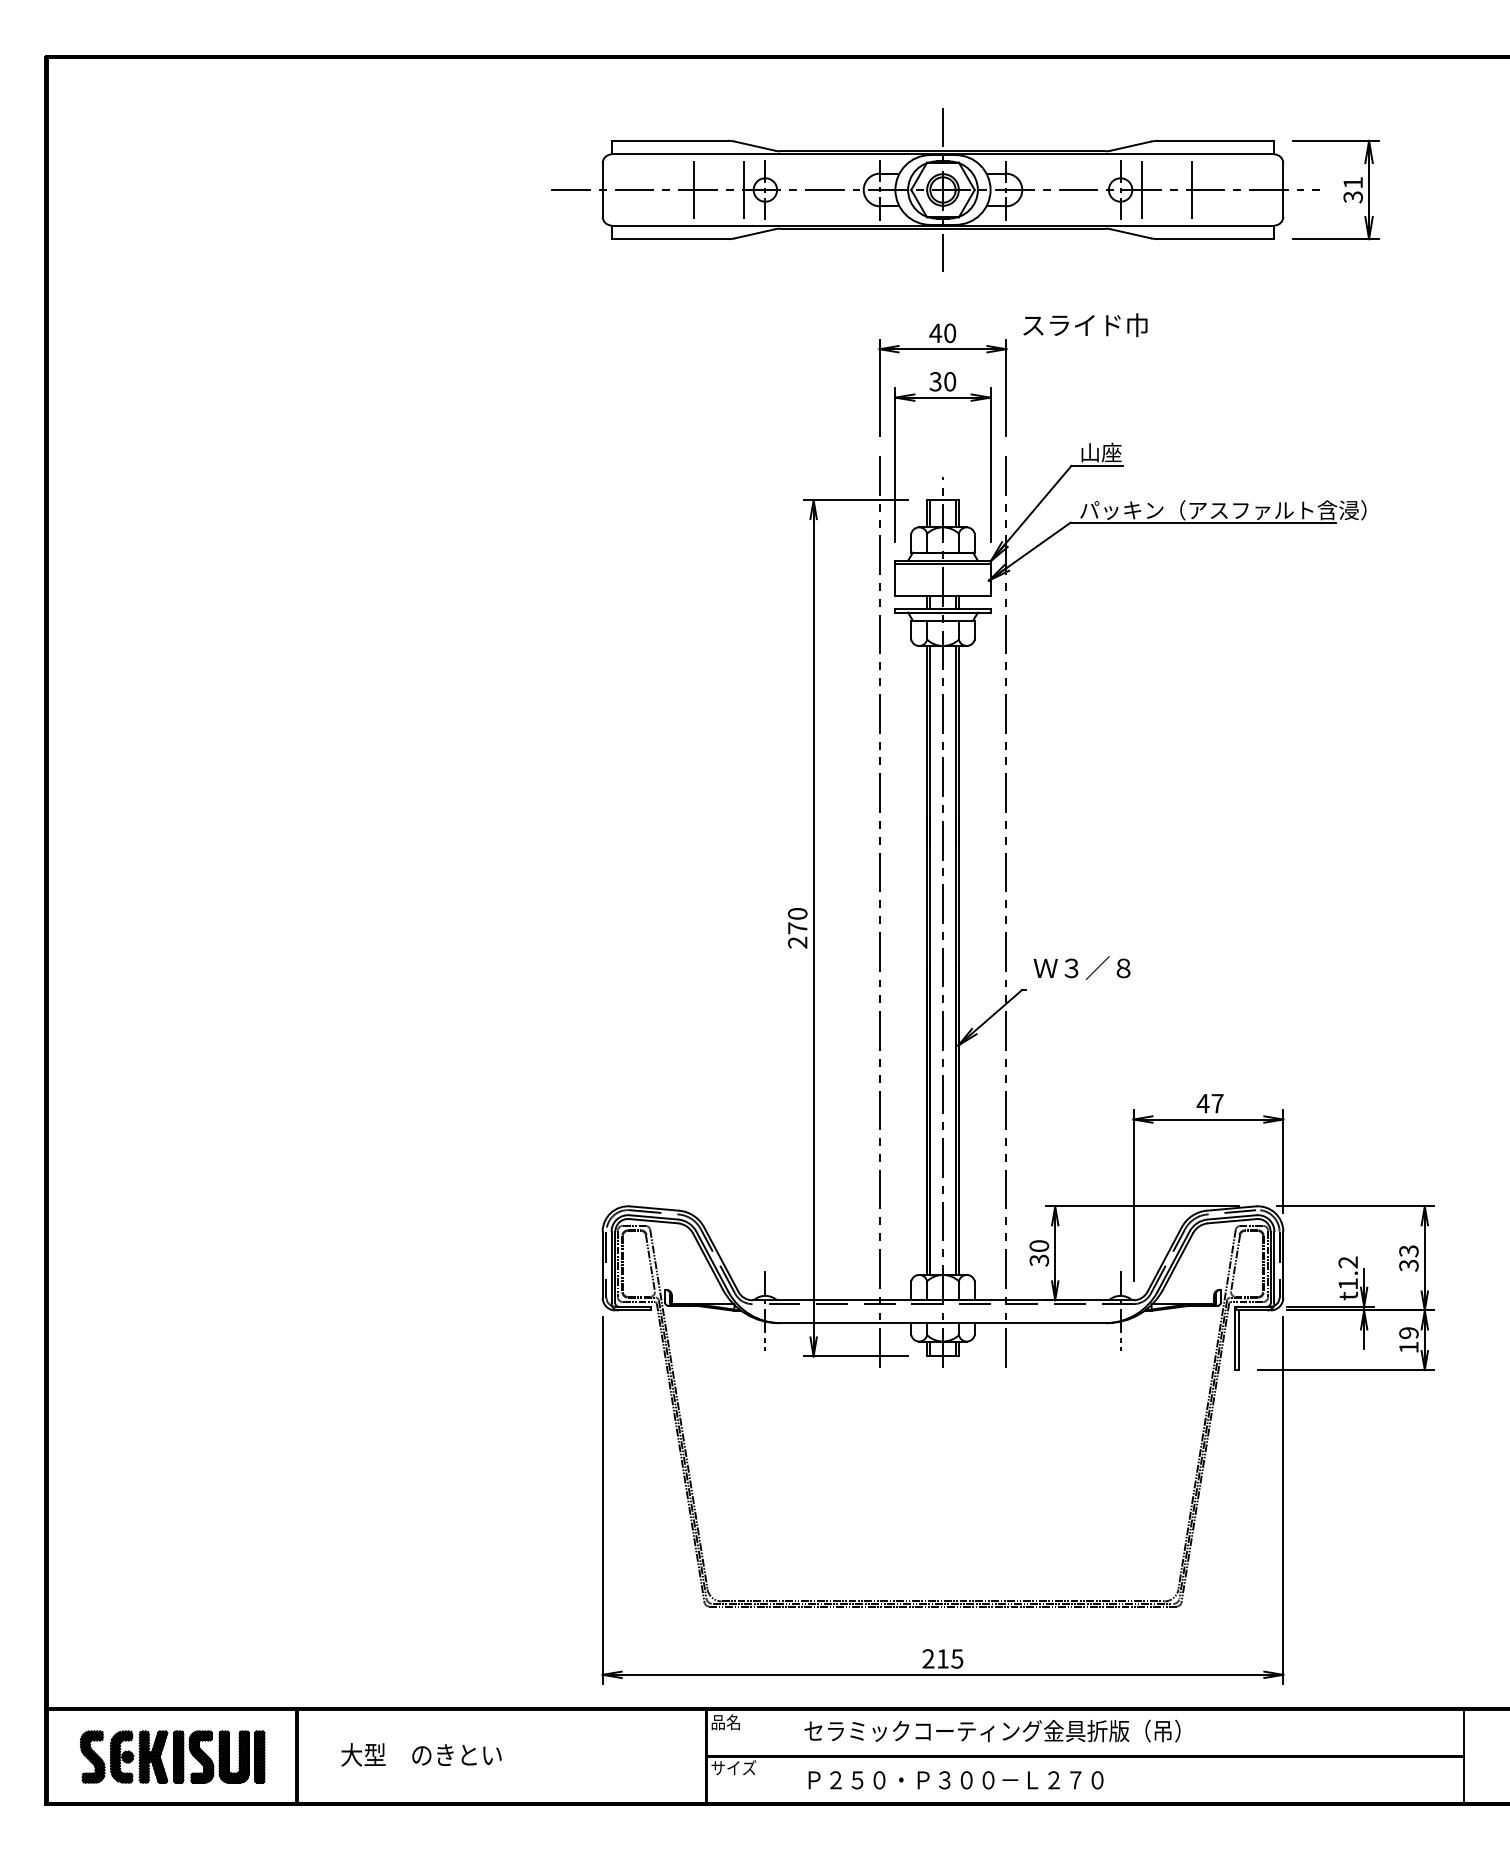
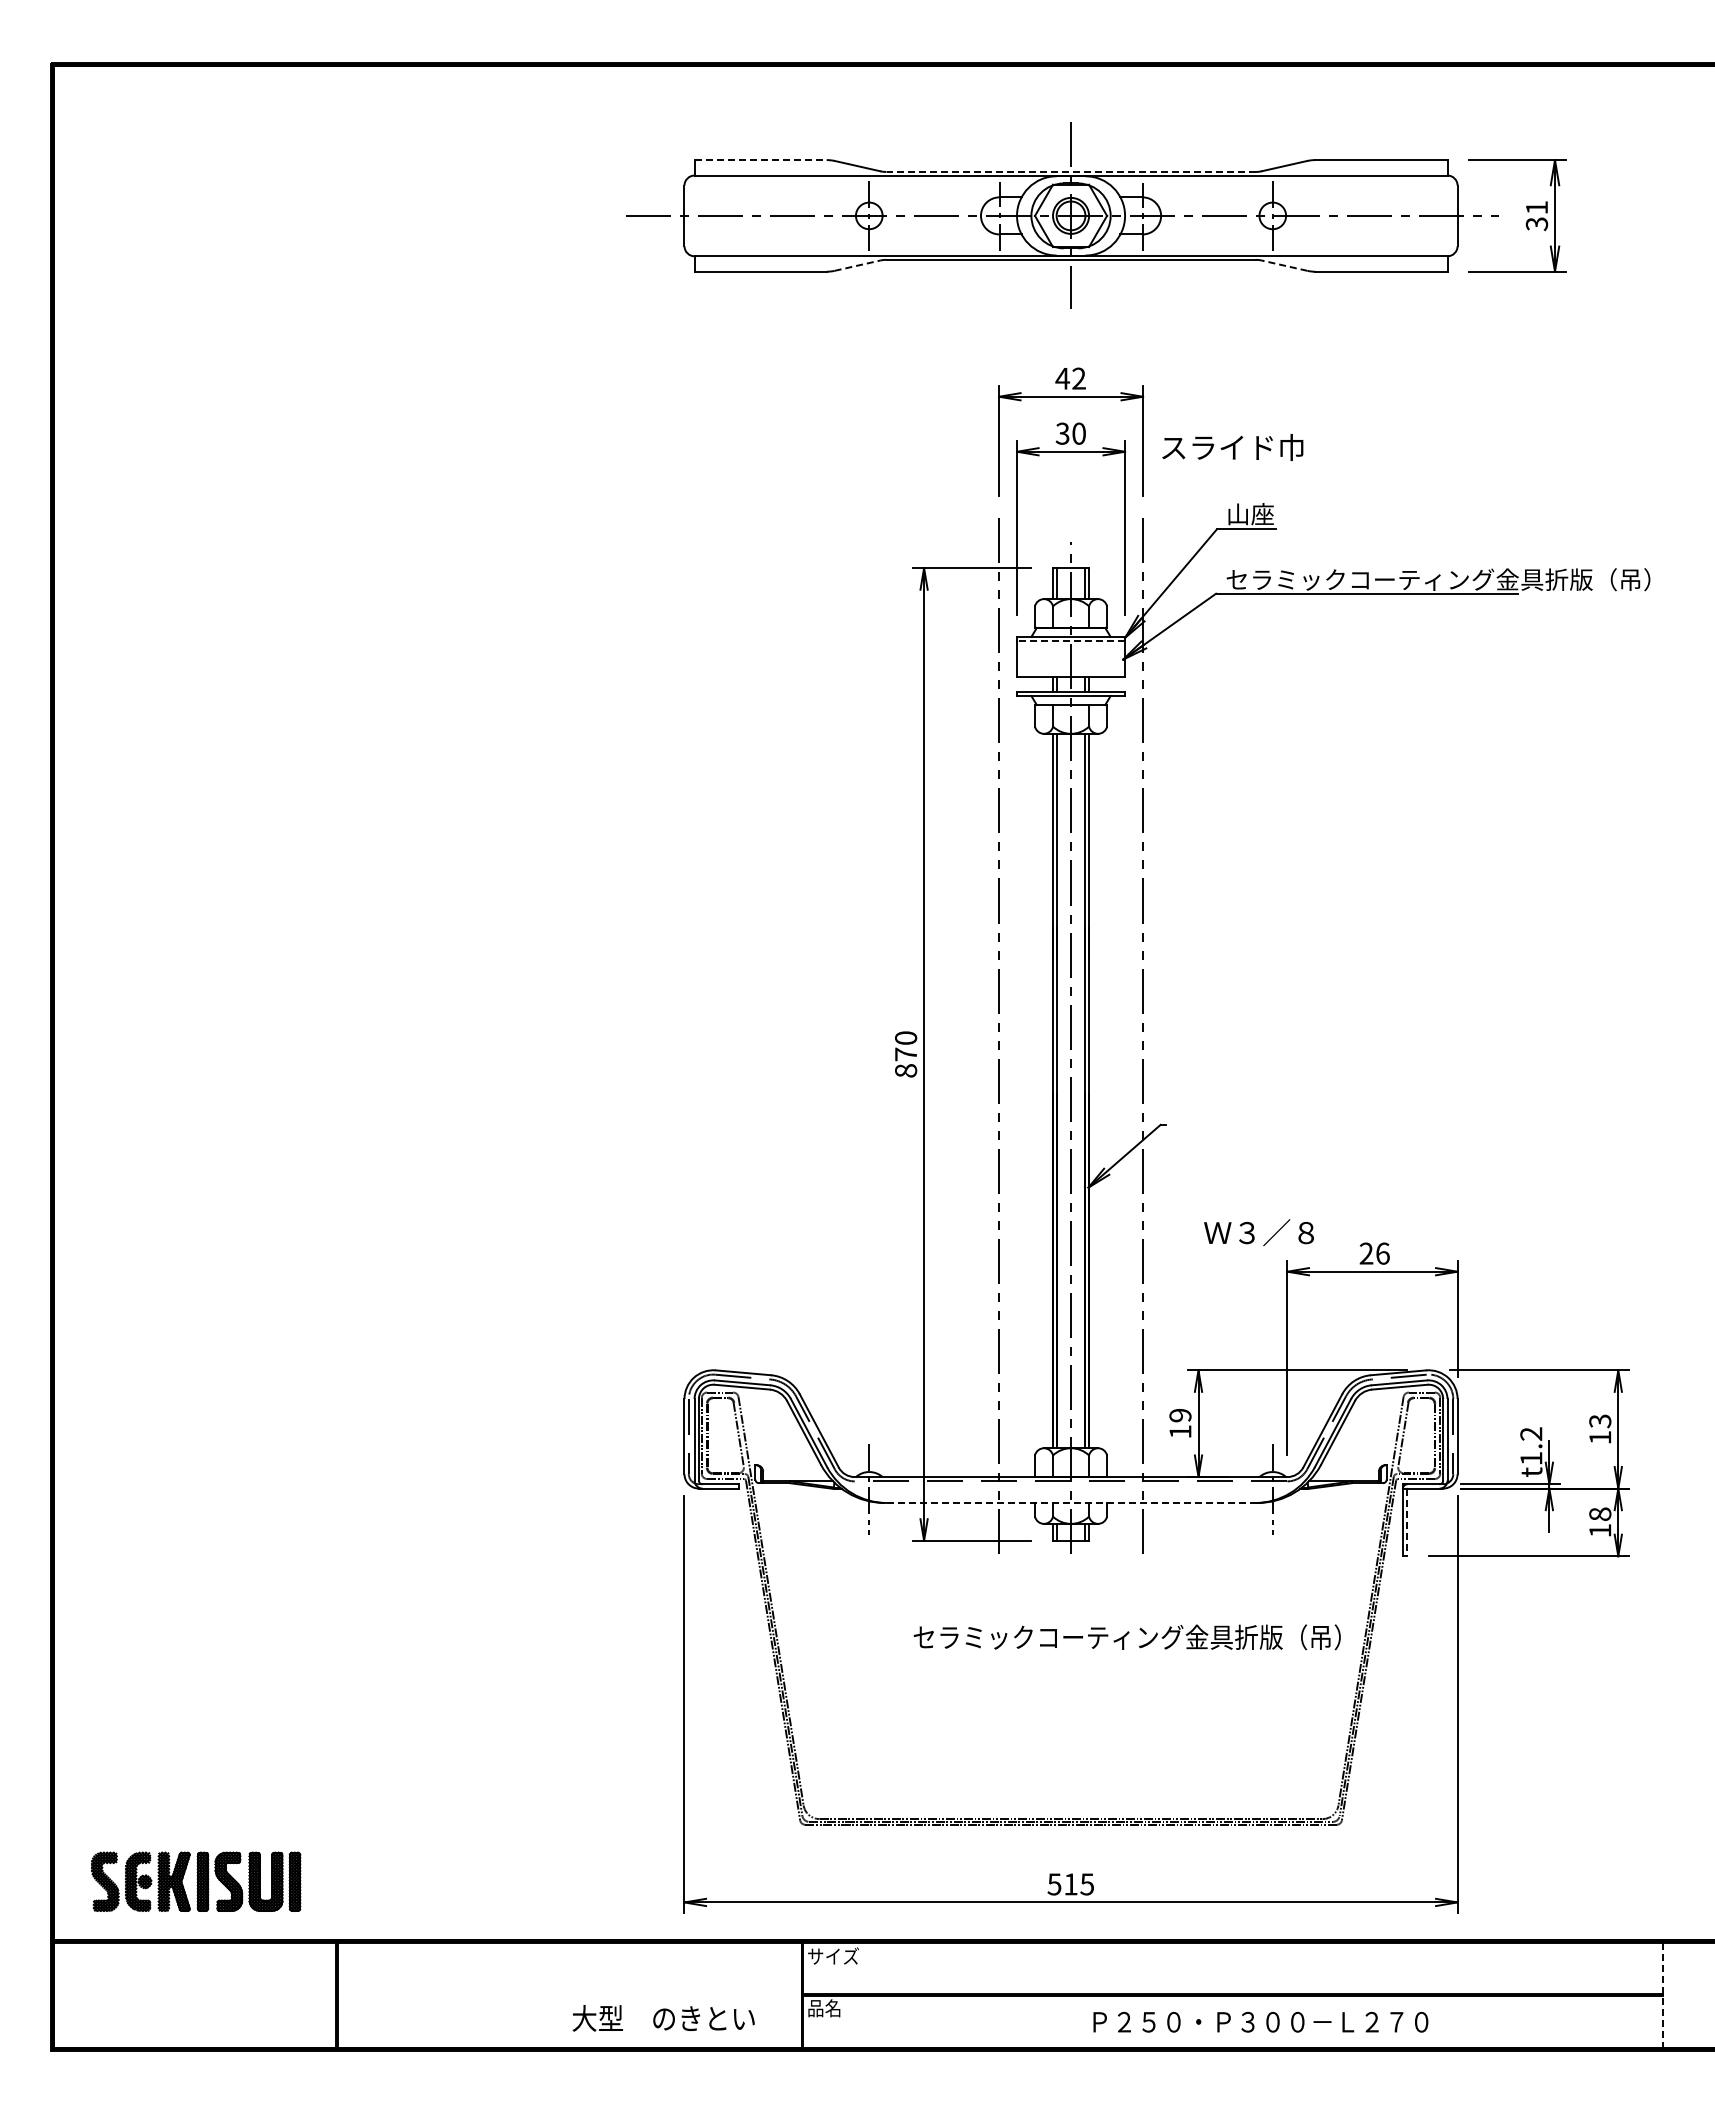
line: (670, 141) -> (761, 160), solid -> dashed
line: (943, 150) -> (1071, 171), solid -> dashed
line: (693, 189) -> (787, 215), removed
line: (744, 189) -> (845, 215), removed
line: (1141, 189) -> (1296, 215), removed
line: (1192, 189) -> (1354, 215), removed
line: (755, 233) -> (857, 265), solid -> dashed
line: (1130, 233) -> (1284, 265), solid -> dashed
text: (1085, 325) -> (1232, 447), moved
text: (949, 333) -> (1078, 378), 40 -> 42
text: (1266, 510) -> (1438, 579), パッキン（アスファルト含浸） -> セラミックコーティング金具折版（吊）
line: (942, 564) -> (1070, 641), solid -> dashed
text: (798, 942) -> (906, 1070), 270 -> 870
text: (1081, 967) -> (1258, 1232), moved
text: (1210, 1103) -> (1374, 1253), 47 -> 26
text: (1039, 1253) -> (1180, 1423), 30 -> 19
text: (1409, 1265) -> (1600, 1437), 33 -> 13
line: (942, 1323) -> (1070, 1503), solid -> dashed
text: (1409, 1333) -> (1600, 1514), 19 -> 18
line: (1239, 1340) -> (1407, 1522), solid -> dashed
text: (928, 1659) -> (1054, 1884), 215 -> 515
text: (733, 1722) -> (833, 1956), 品名 -> サイズ
text: (991, 1731) -> (1126, 1637), moved
text: (421, 1754) -> (663, 2018), moved
part: (173, 1756) -> (196, 1881), moved
line: (1464, 1756) -> (1663, 1995), solid -> dashed
text: (733, 1768) -> (833, 2008), サイズ -> 品名
text: (955, 1779) -> (1260, 2021), moved

